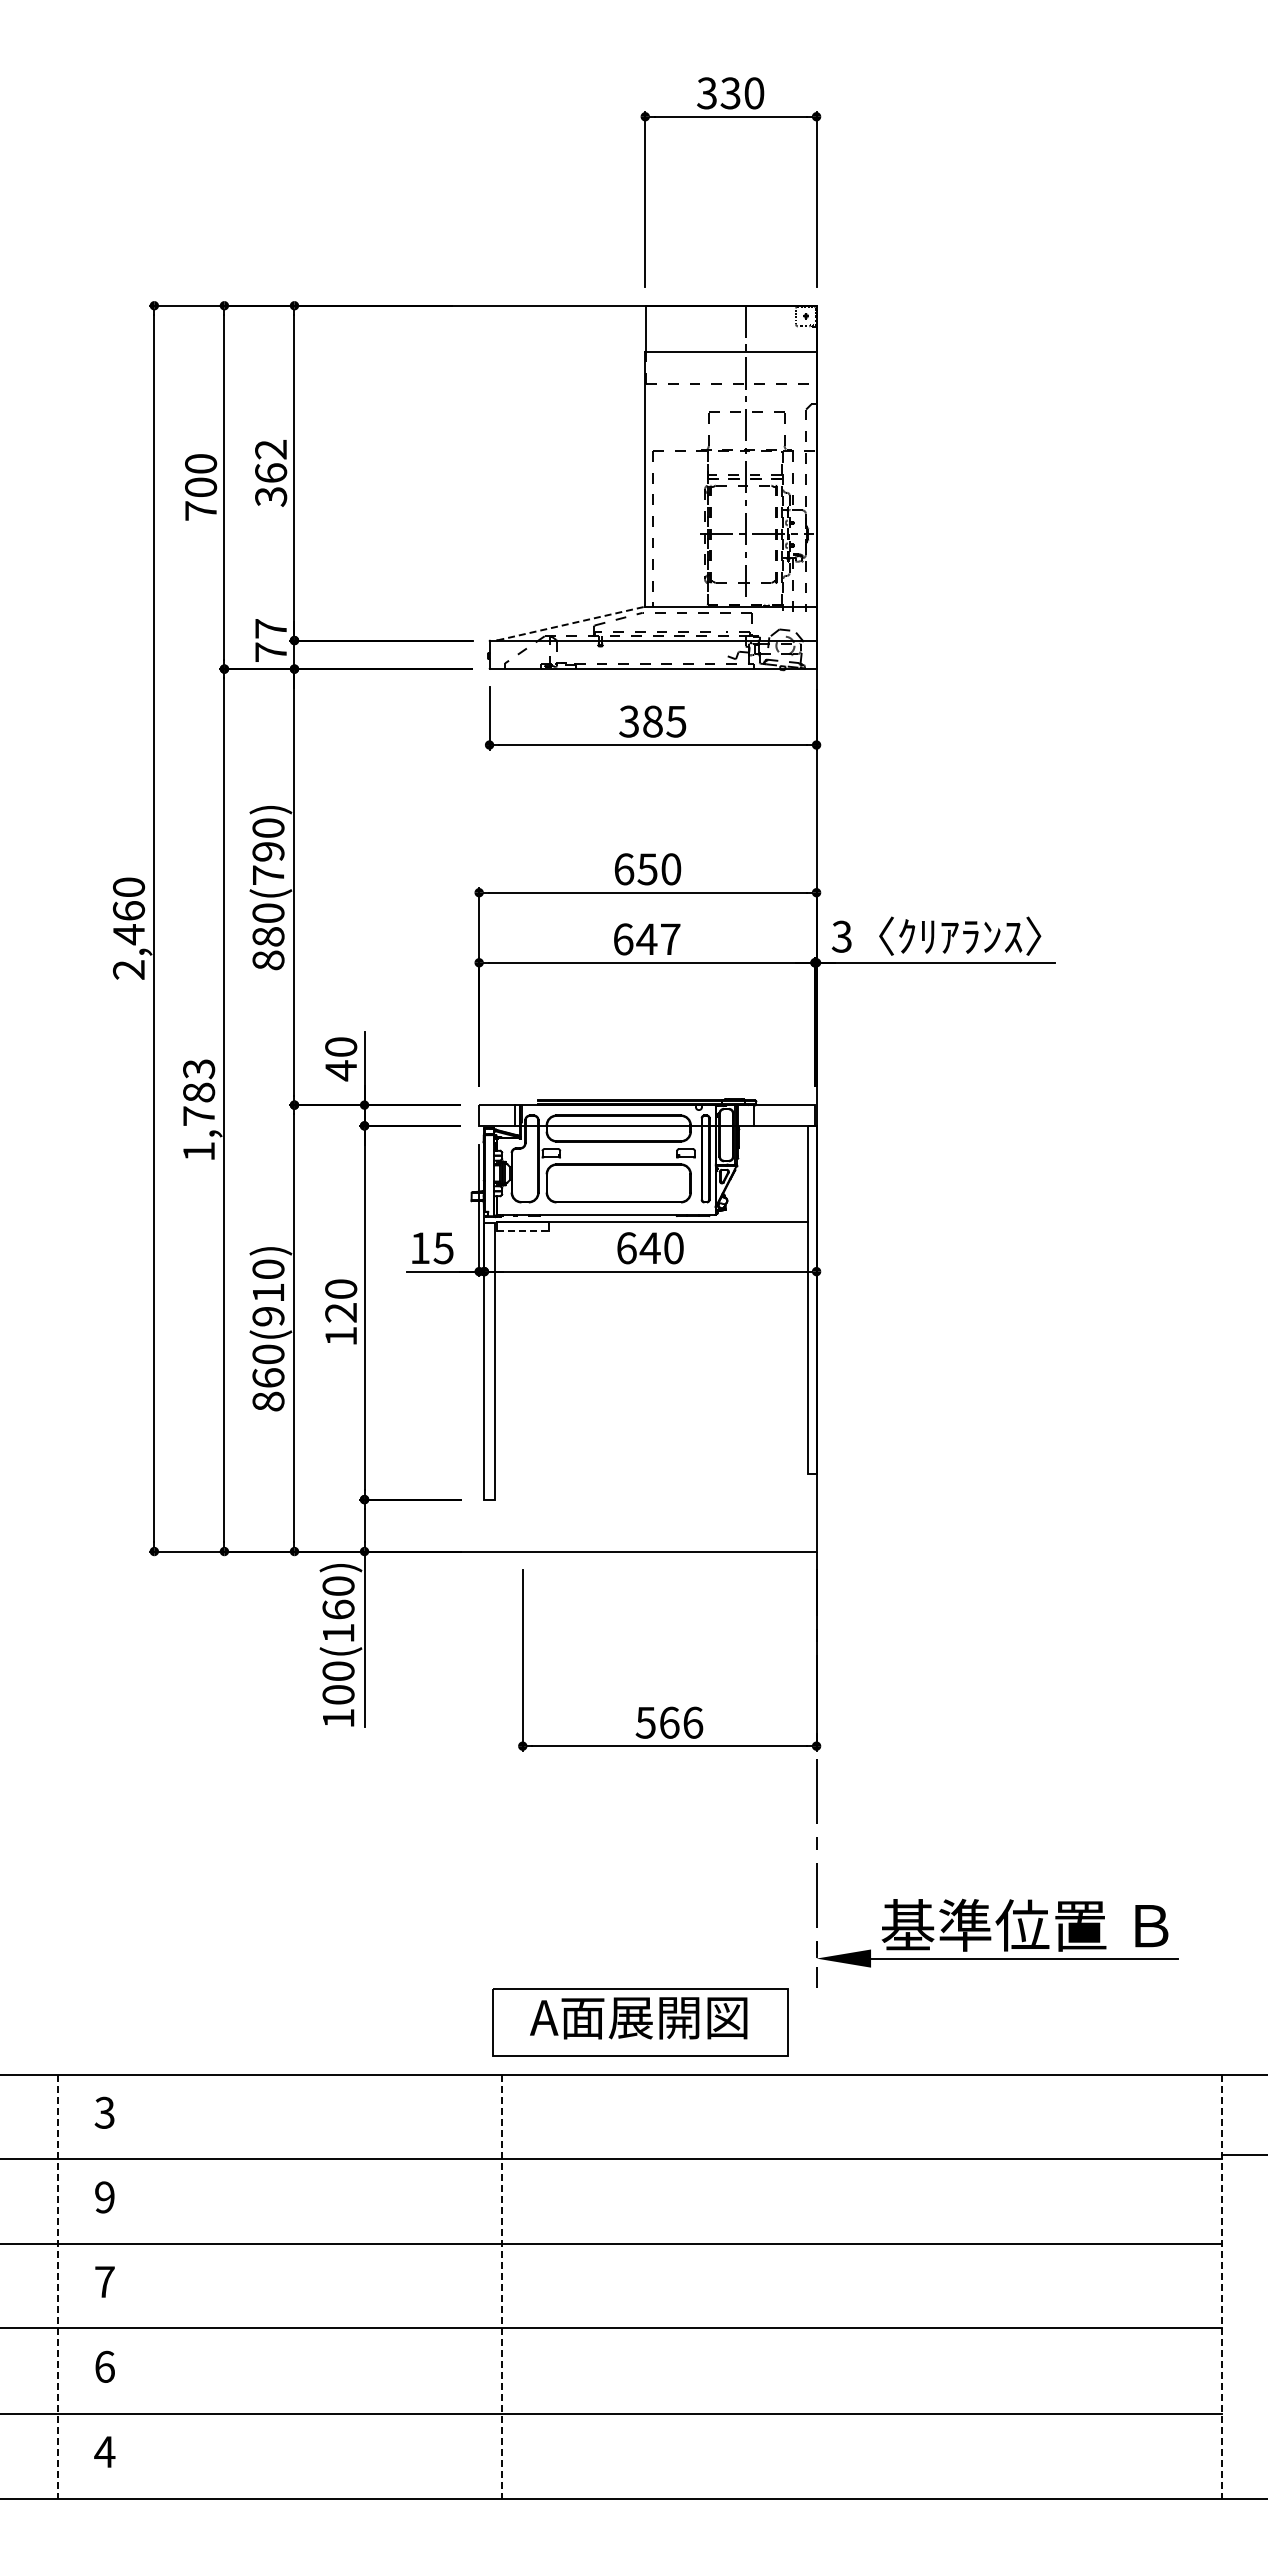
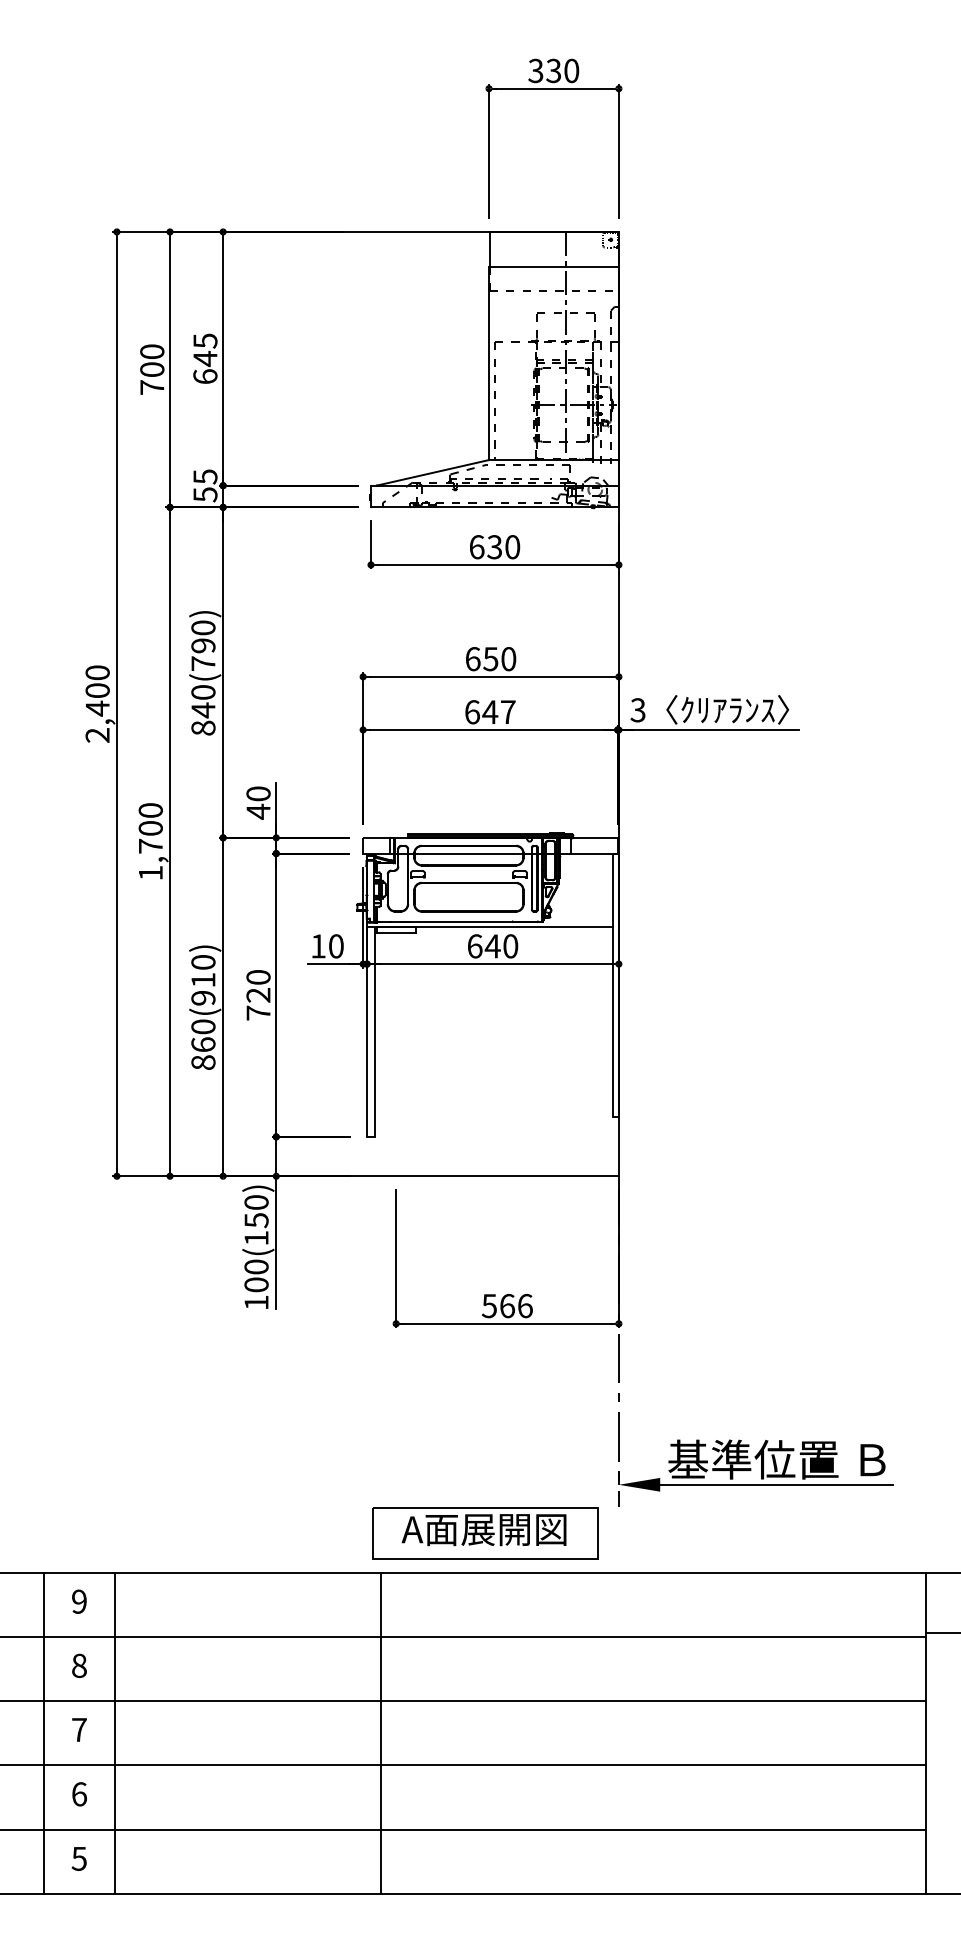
text: (271, 472) -> (205, 358), 362 -> 645
line: (571, 623) -> (433, 472), dashed -> solid
text: (271, 640) -> (205, 485), 77 -> 55
text: (652, 721) -> (494, 547), 385 -> 630
text: (128, 910) -> (97, 690), 2,460 -> 2,400
text: (268, 936) -> (203, 710), 880(790) -> 840(790)
text: (199, 1080) -> (151, 819), 1,783 -> 1,700
line: (523, 1230) -> (396, 932), dashed -> solid
text: (443, 1248) -> (336, 946), 15 -> 10
text: (340, 1335) -> (258, 1012), 120 -> 720
text: (338, 1609) -> (256, 1220), 100(160) -> 100(150)
text: (104, 2112) -> (79, 1601), 3 -> 9
text: (104, 2197) -> (79, 1665), 9 -> 8
line: (152, 2286) -> (115, 1733), added
line: (58, 2287) -> (44, 1734), dashed -> solid
line: (502, 2287) -> (380, 1734), dashed -> solid
line: (1221, 2287) -> (925, 1734), dashed -> solid
text: (104, 2452) -> (79, 1859), 4 -> 5

